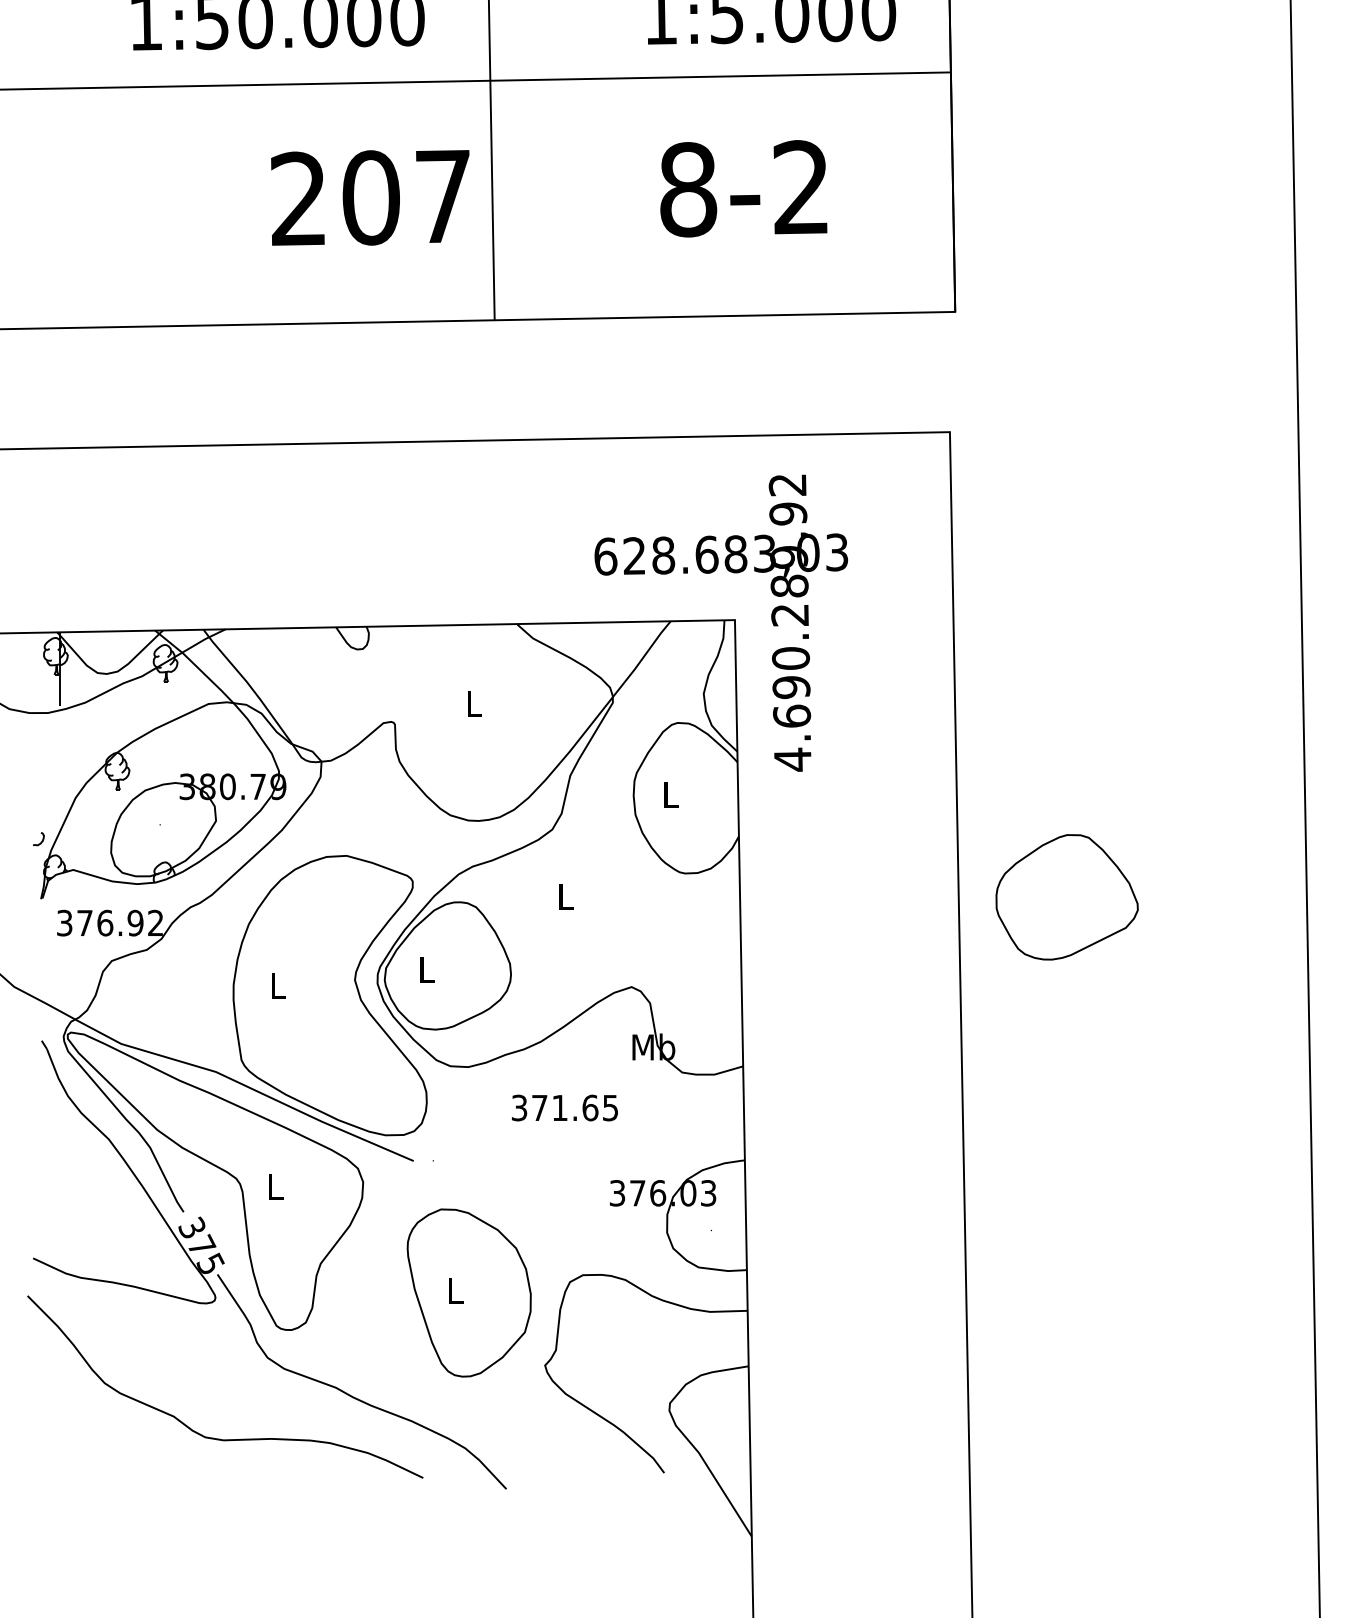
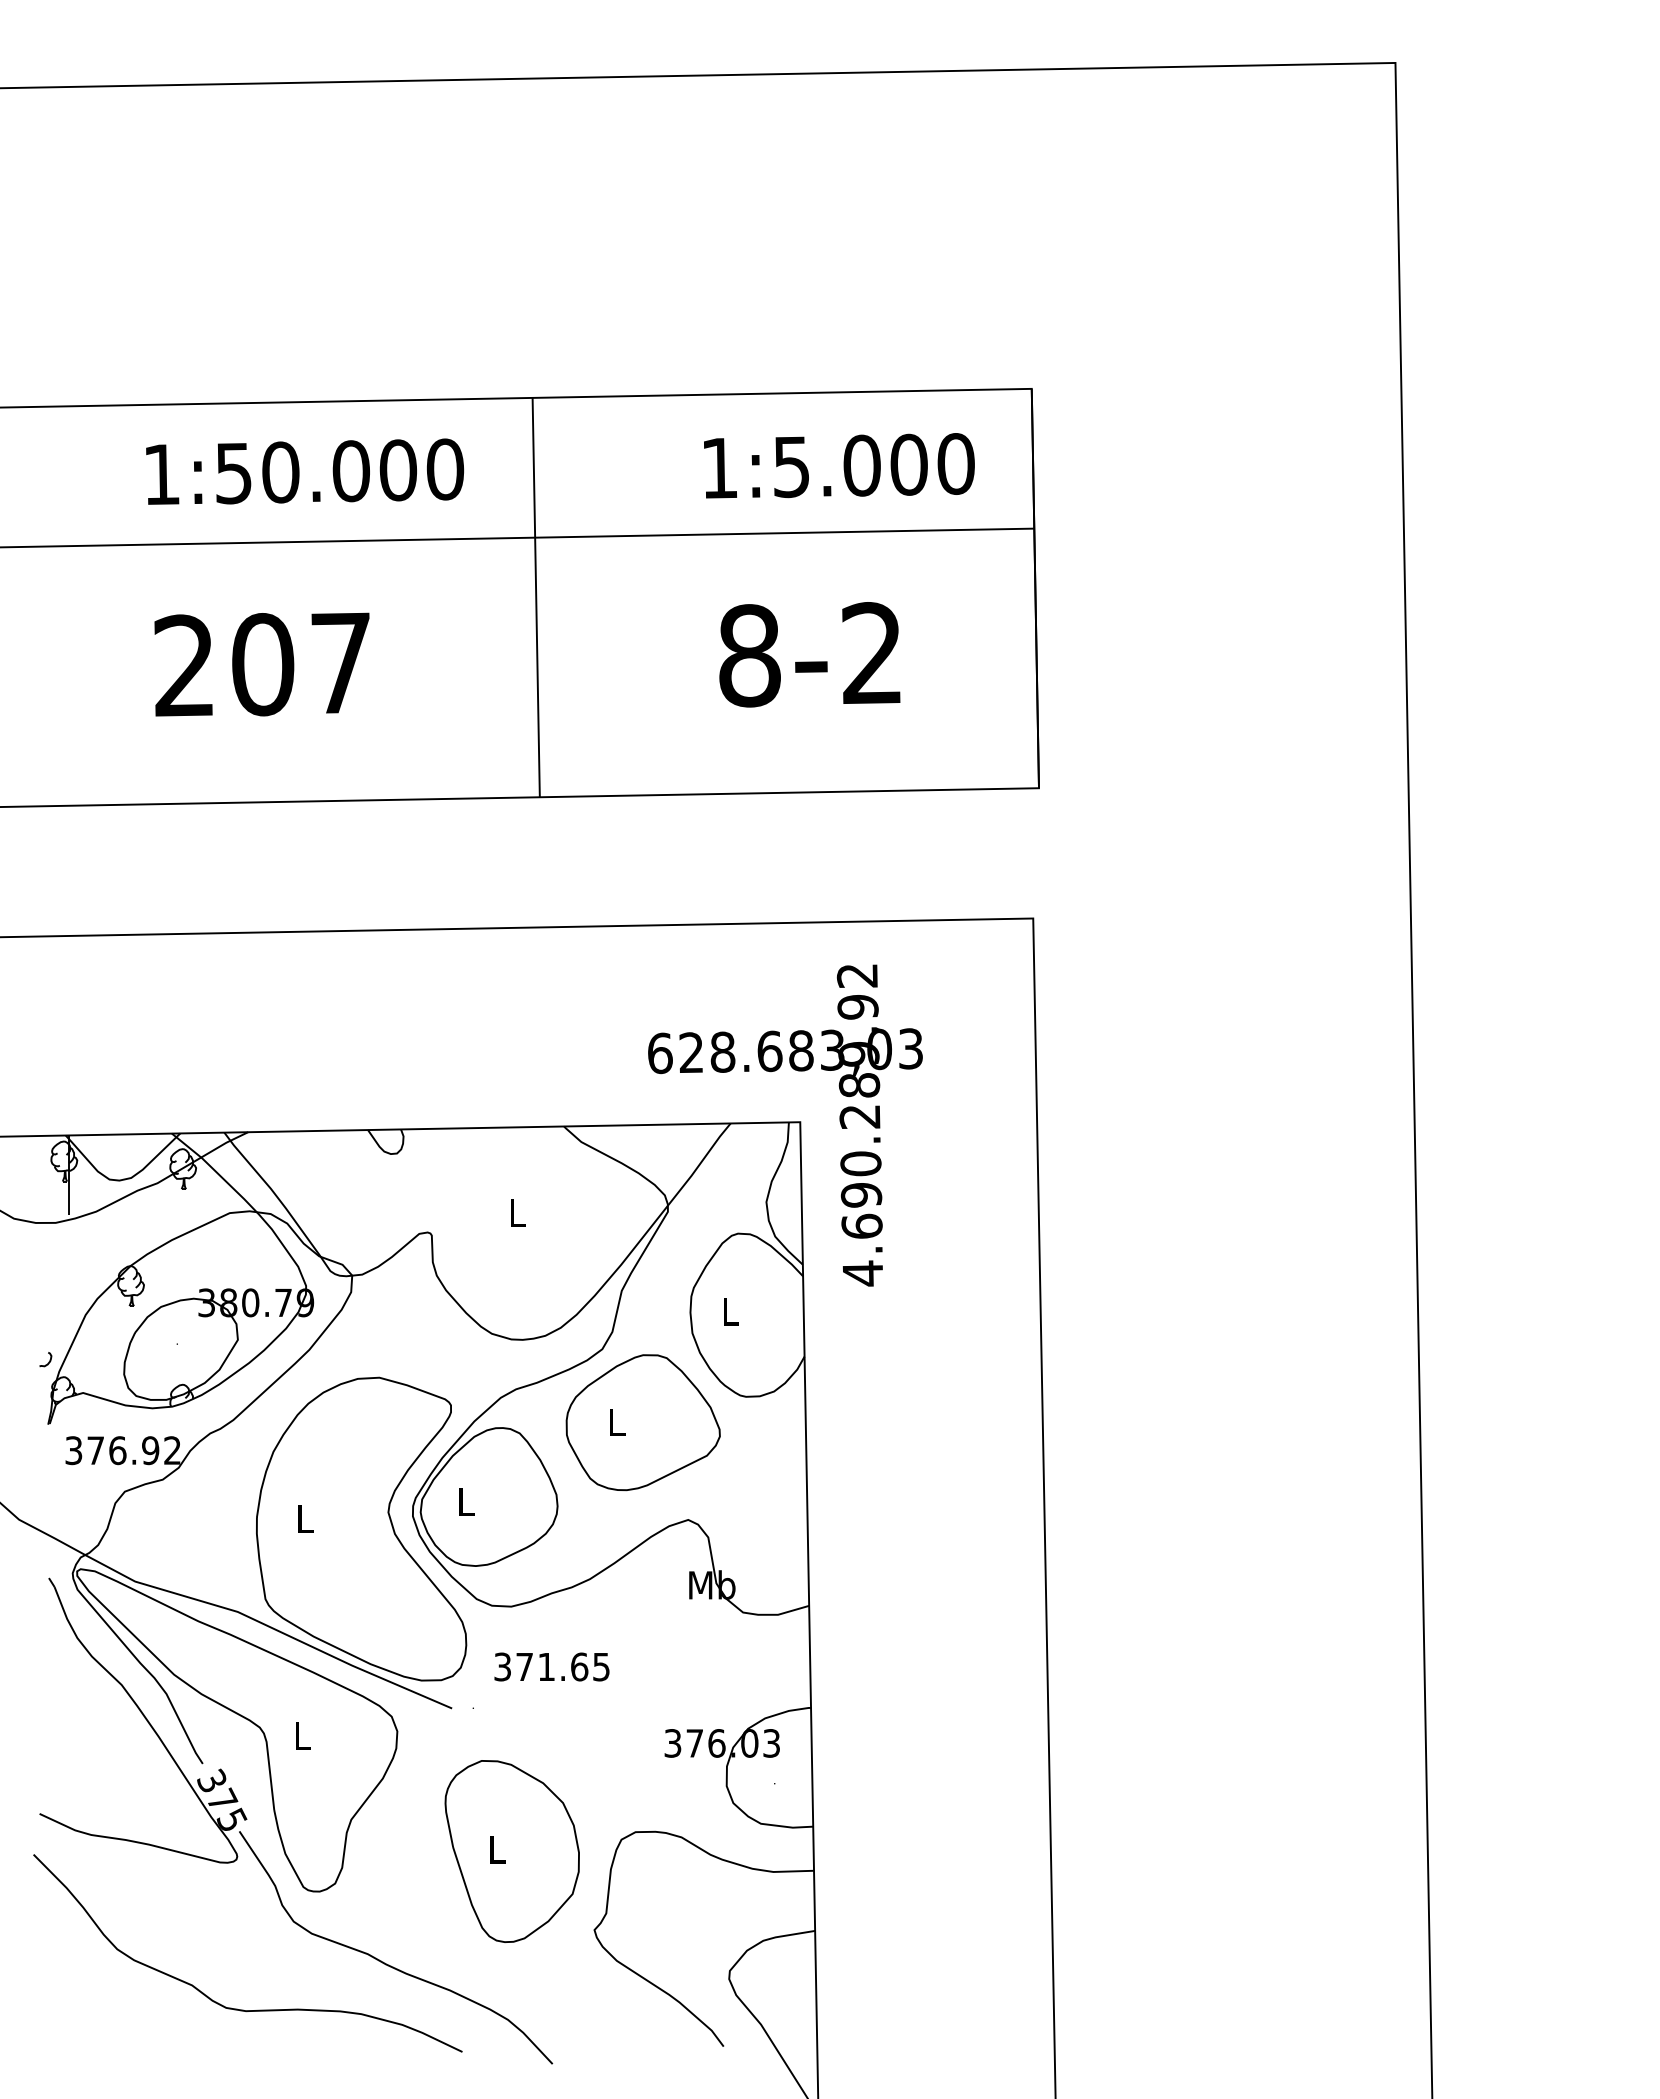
text: (369, 197) -> (261, 664), moved
part: (1066, 897) -> (642, 1422), moved
text: (564, 1107) -> (551, 1666), moved

